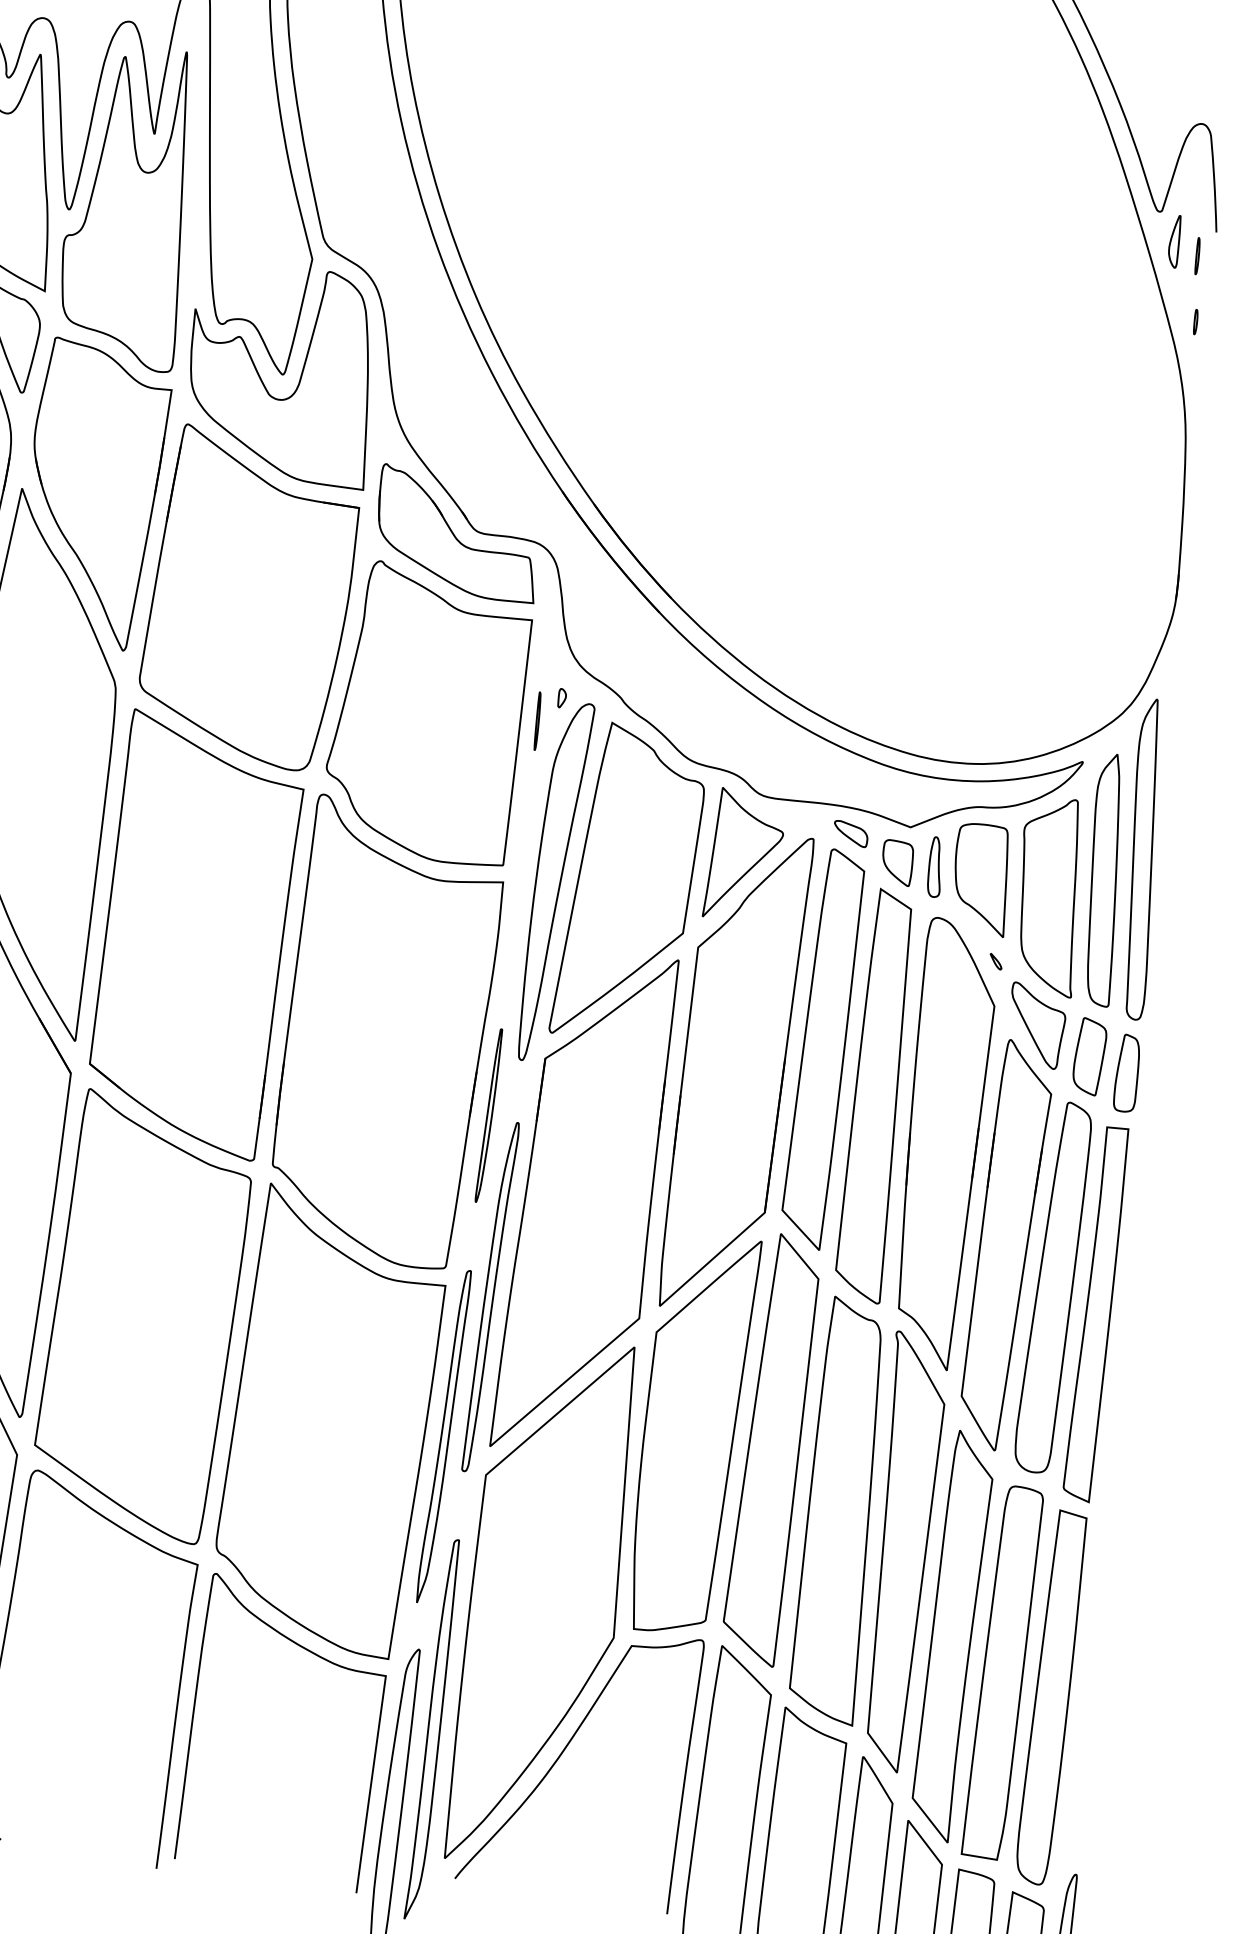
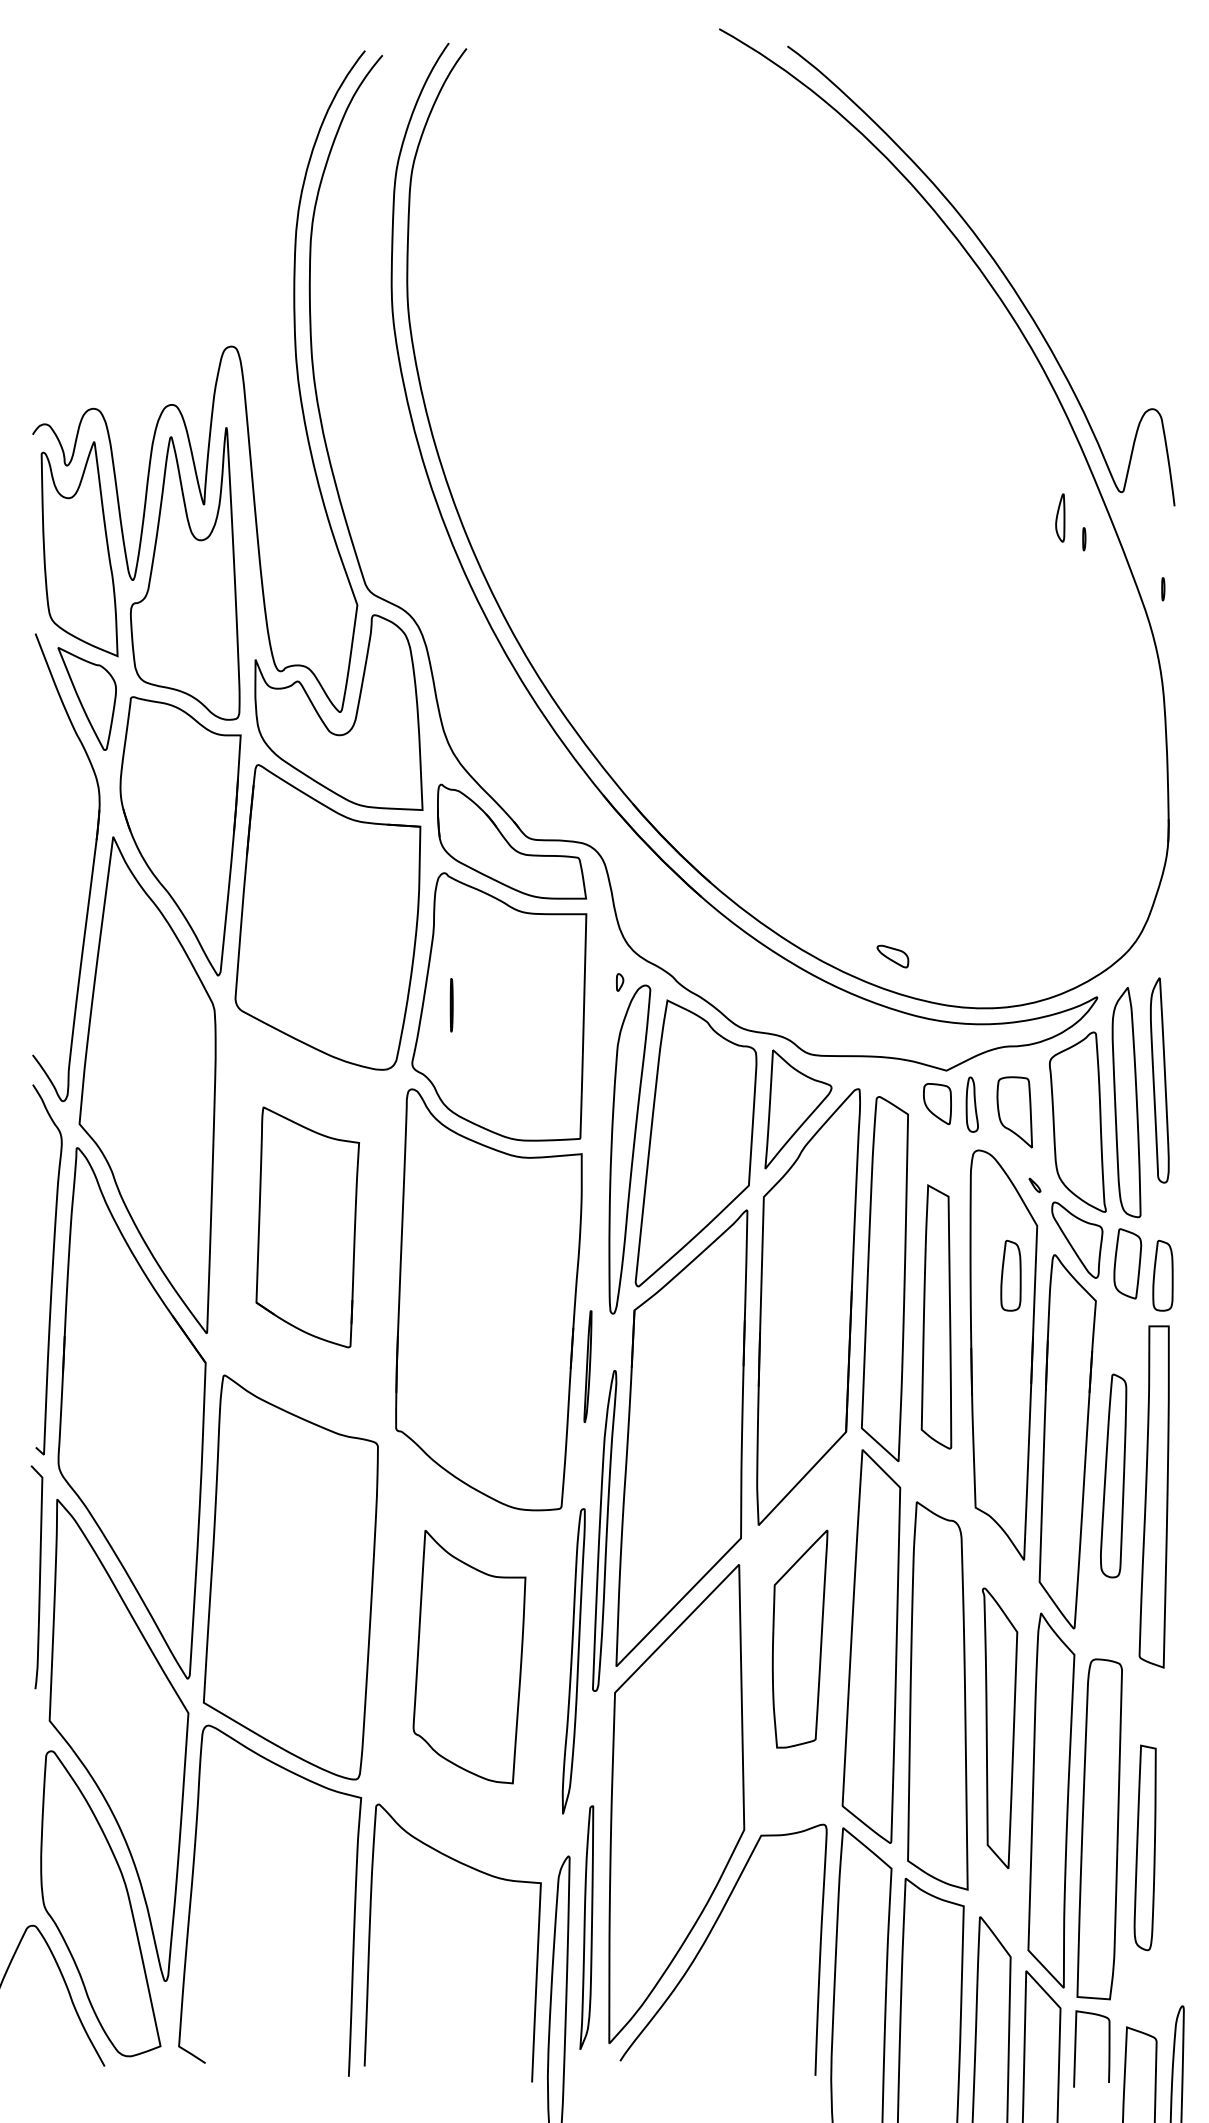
part: (1174, 241) -> (1060, 517), moved
line: (1197, 255) -> (1159, 528), removed
line: (1114, 259) -> (1084, 539), added
line: (537, 721) -> (451, 1005), moved
part: (850, 833) -> (892, 956), moved
part: (1142, 859) -> (1159, 1080), size x0.7
part: (980, 879) -> (1014, 1112), size x0.7
part: (195, 935) -> (307, 1227), size x0.6
part: (960, 1057) -> (1010, 1275), added
part: (875, 1095) -> (936, 1316), size x0.7
part: (488, 1115) -> (587, 1366), size x0.7
part: (1053, 1286) -> (1113, 1475), size x0.6
part: (330, 1420) -> (469, 1656), size x0.6
part: (693, 1434) -> (799, 1638), size x0.6
part: (903, 1552) -> (999, 1728), size x0.7
part: (1049, 1697) -> (1144, 1847), size x0.6
part: (431, 1729) -> (586, 1927), size x0.7

